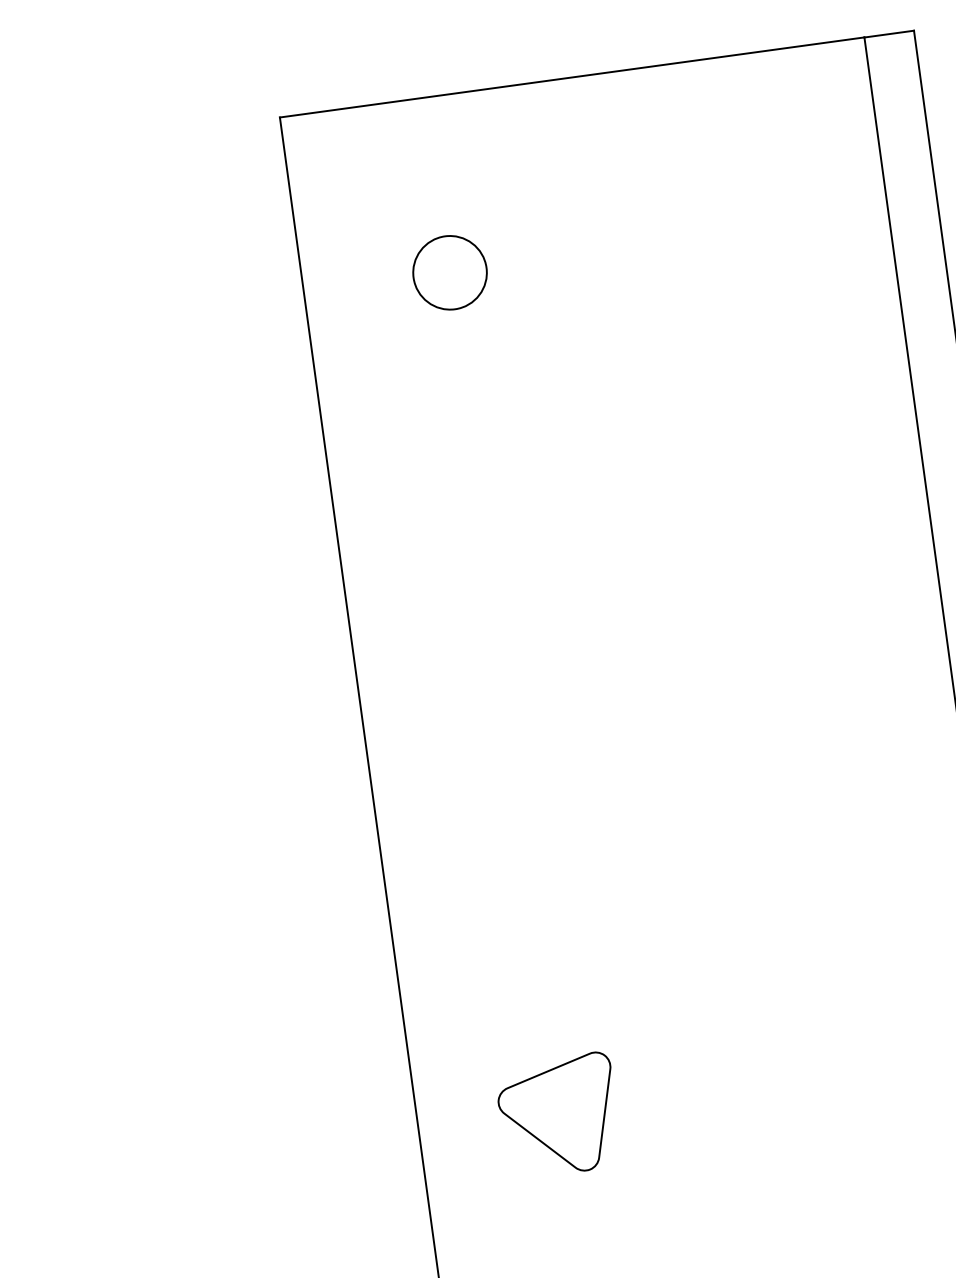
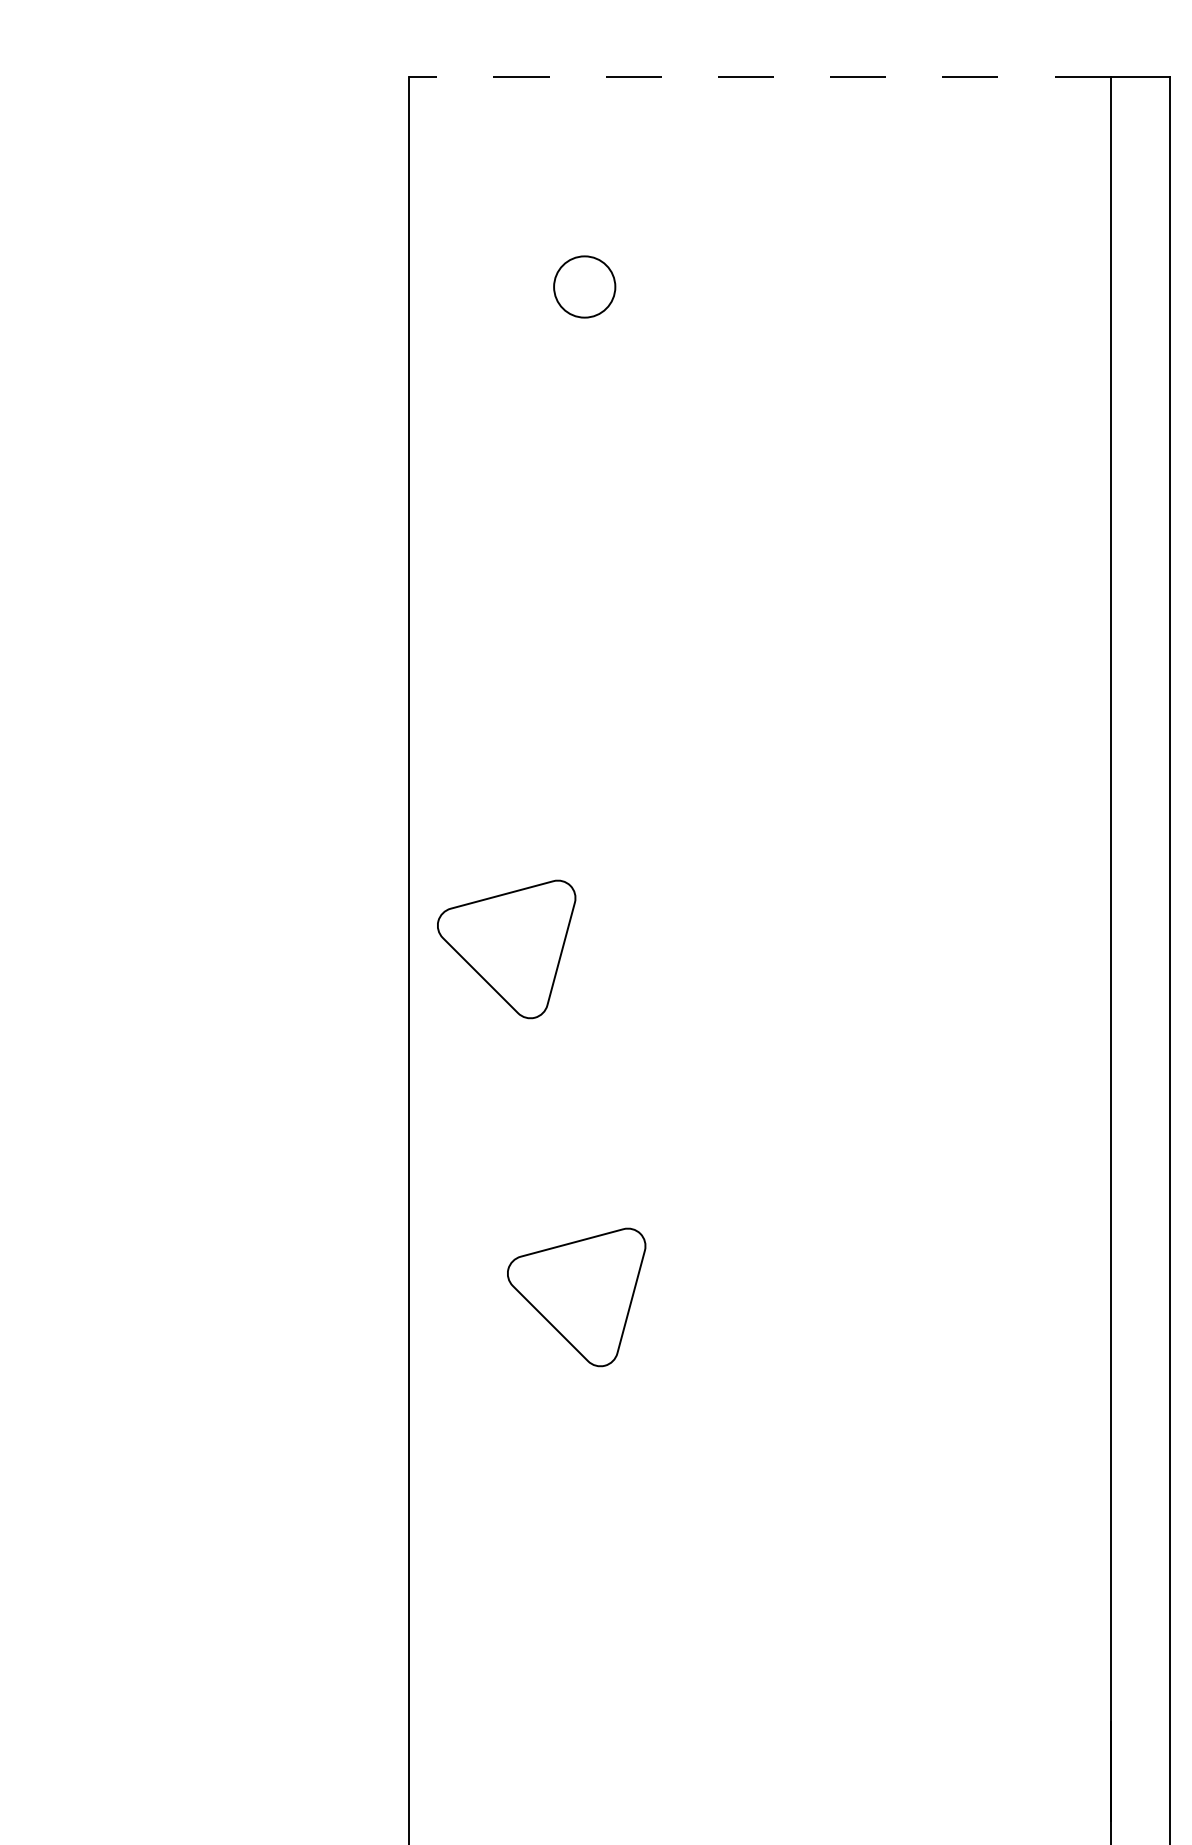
line: (571, 77) -> (759, 76), solid -> dashed
circle: (449, 272) -> (584, 286), size x0.7
part: (460, 833) -> (506, 949), added

